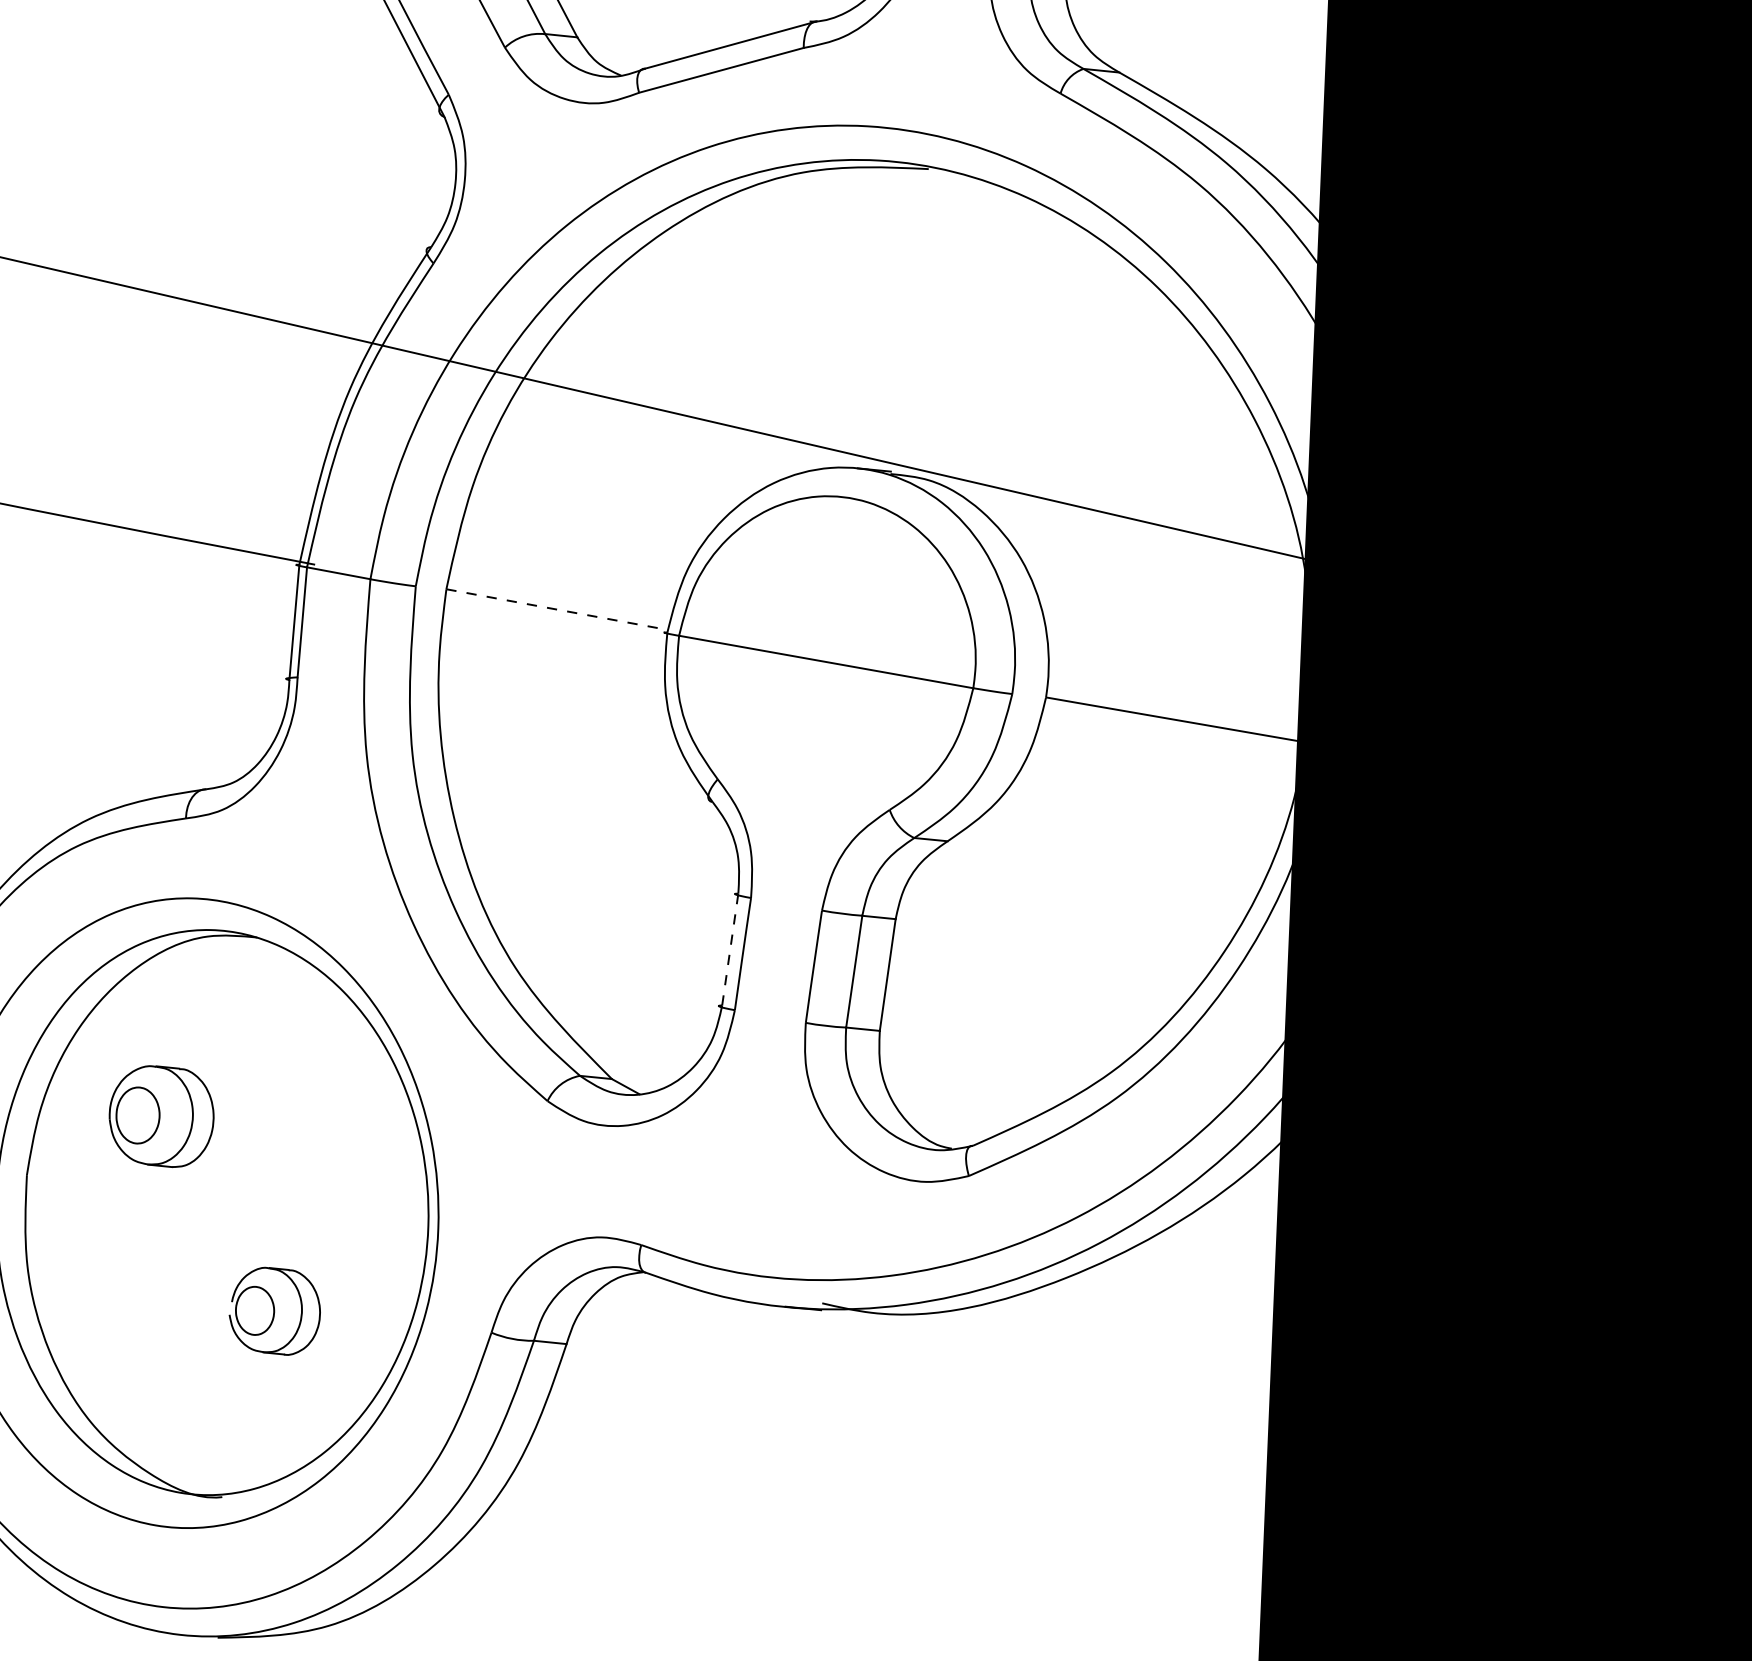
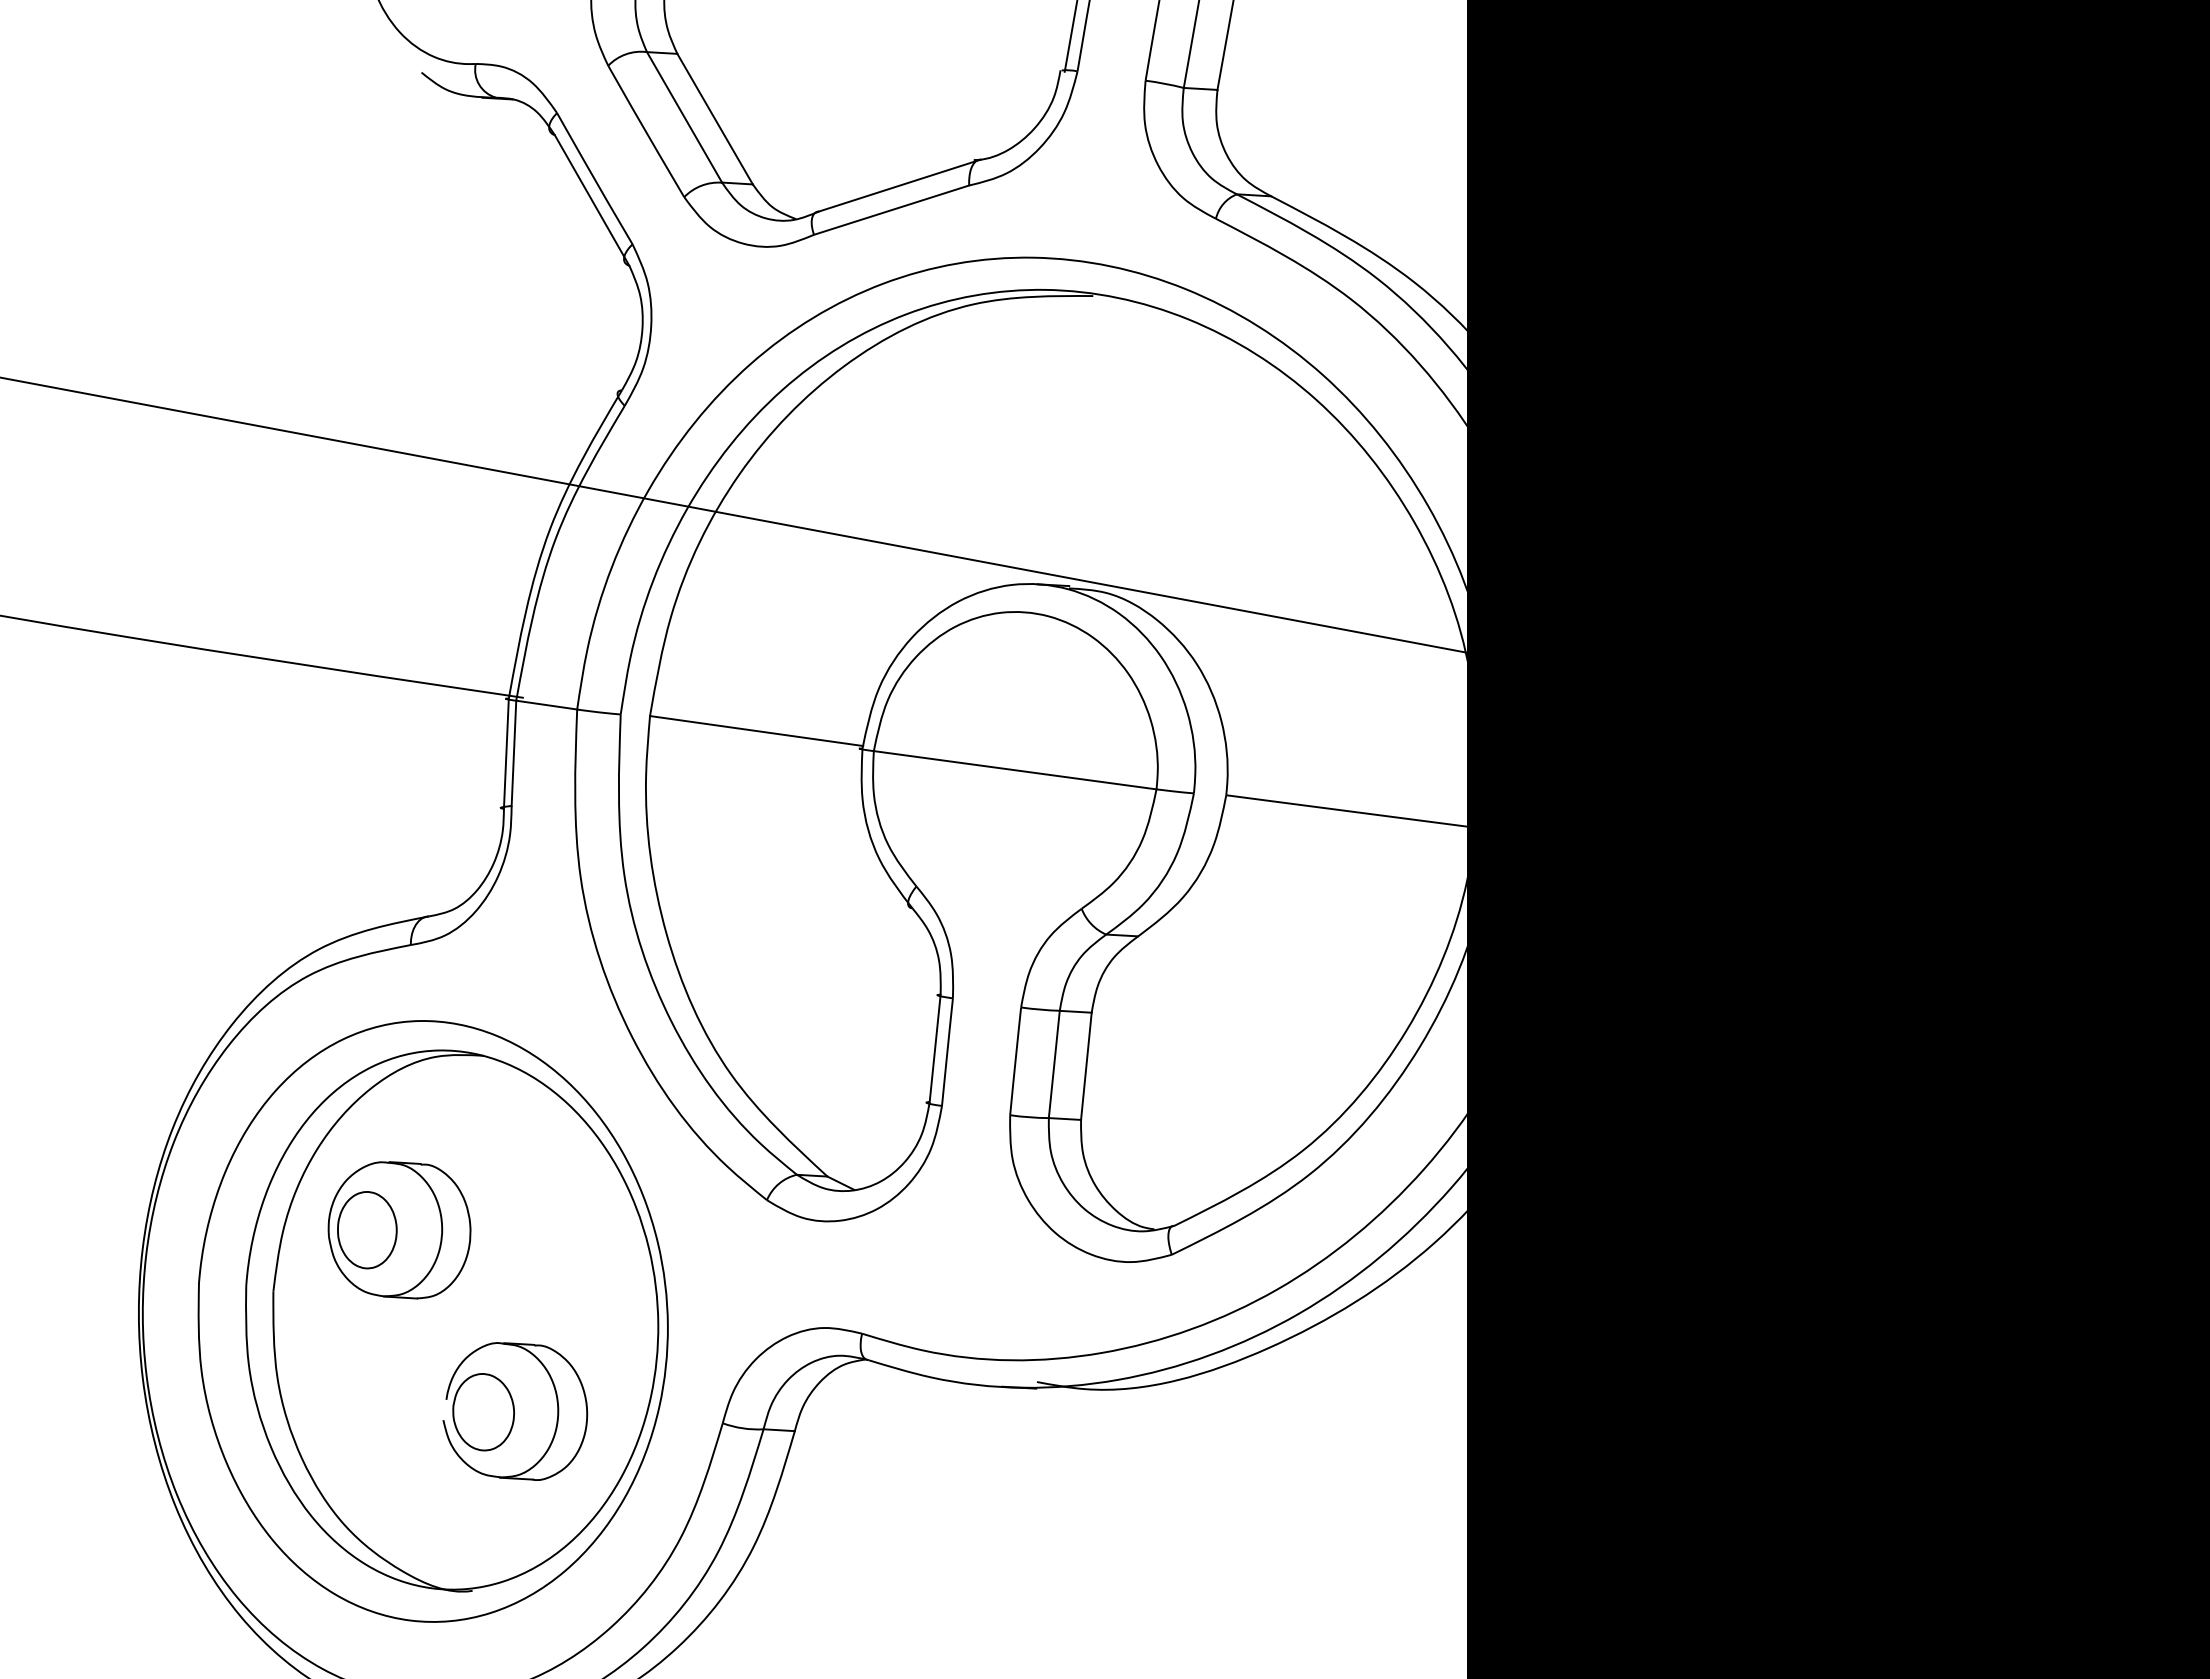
line: (557, 610) -> (756, 731), dashed -> solid
line: (730, 949) -> (935, 1048), dashed -> solid
part: (161, 1116) -> (399, 1230), size x1.43
part: (275, 1311) -> (515, 1411), size x1.67

